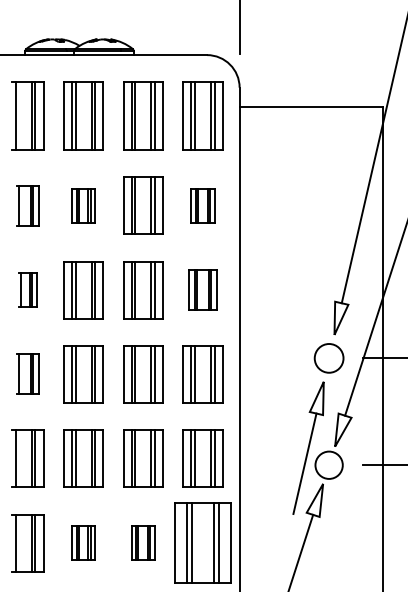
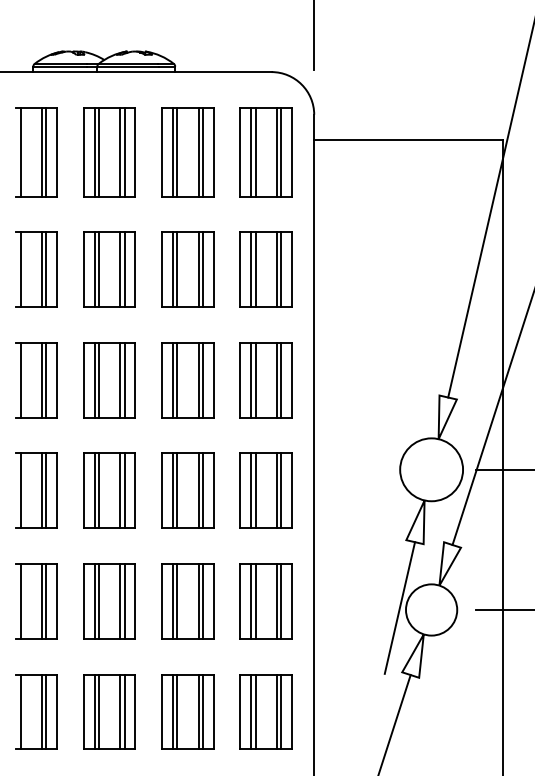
part: (27, 205) -> (36, 269), size x1.43
part: (83, 205) -> (109, 269), size x1.67
part: (202, 205) -> (265, 269), size x1.67
part: (27, 290) -> (36, 380), size x1.67
part: (202, 290) -> (265, 380), size x1.43
circle: (329, 358) -> (431, 469), size x1.67
part: (27, 374) -> (36, 490), size x1.43
circle: (329, 464) -> (431, 609), size x1.43
part: (83, 542) -> (109, 711), size x1.67
part: (143, 542) -> (187, 711), size x1.67
part: (202, 542) -> (265, 711), size x0.71

